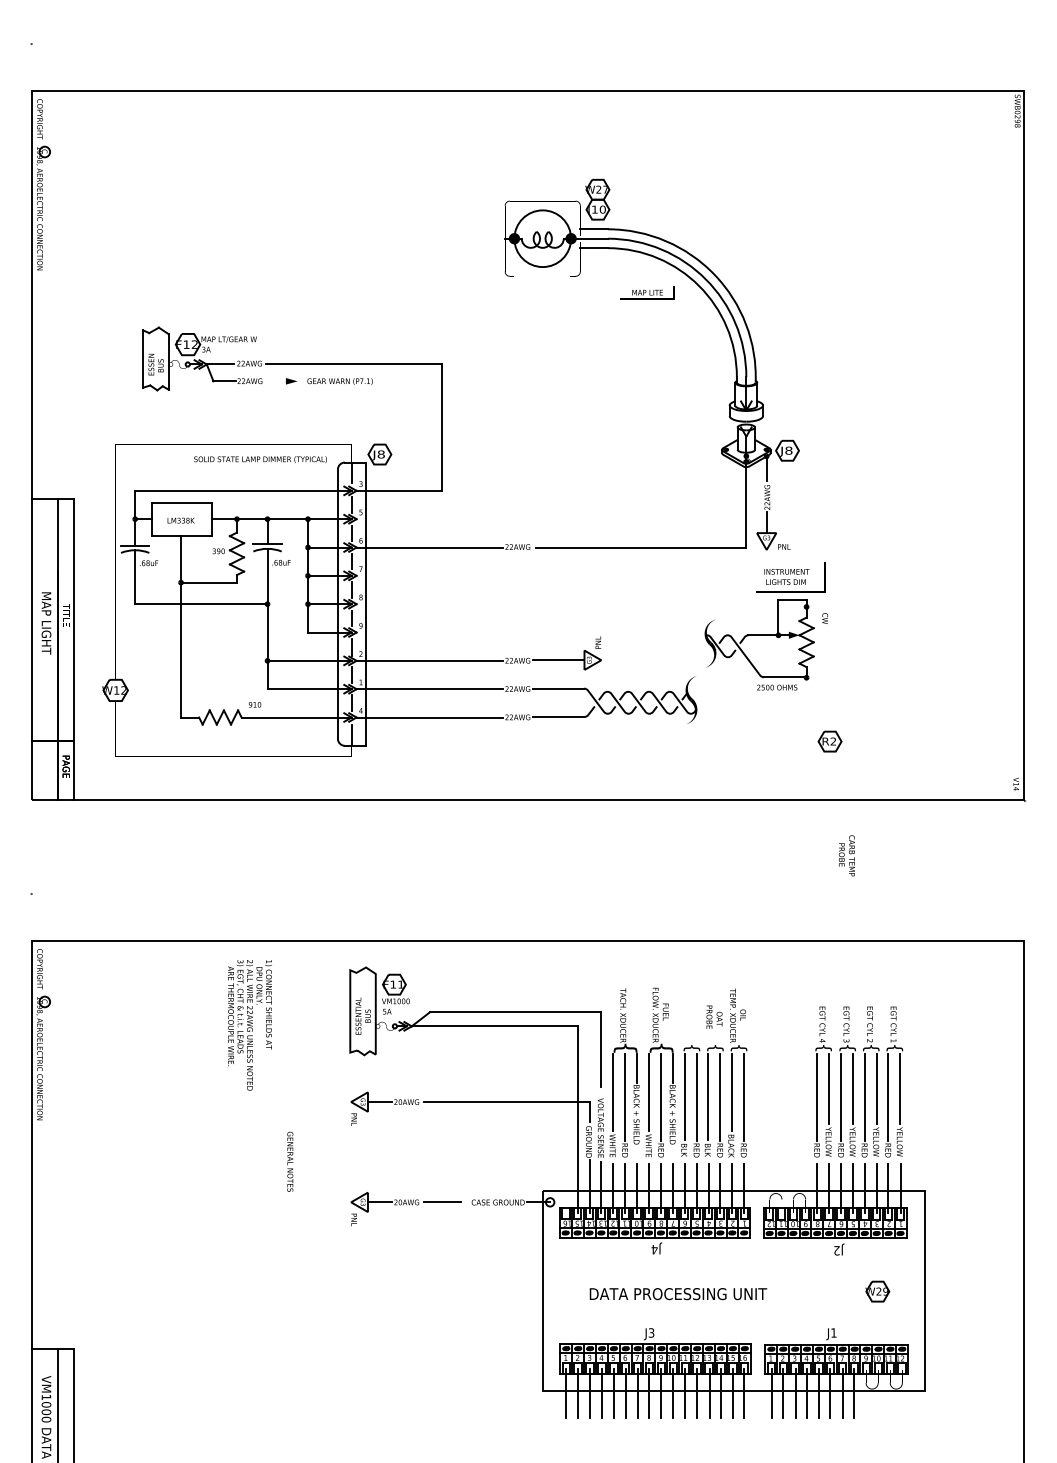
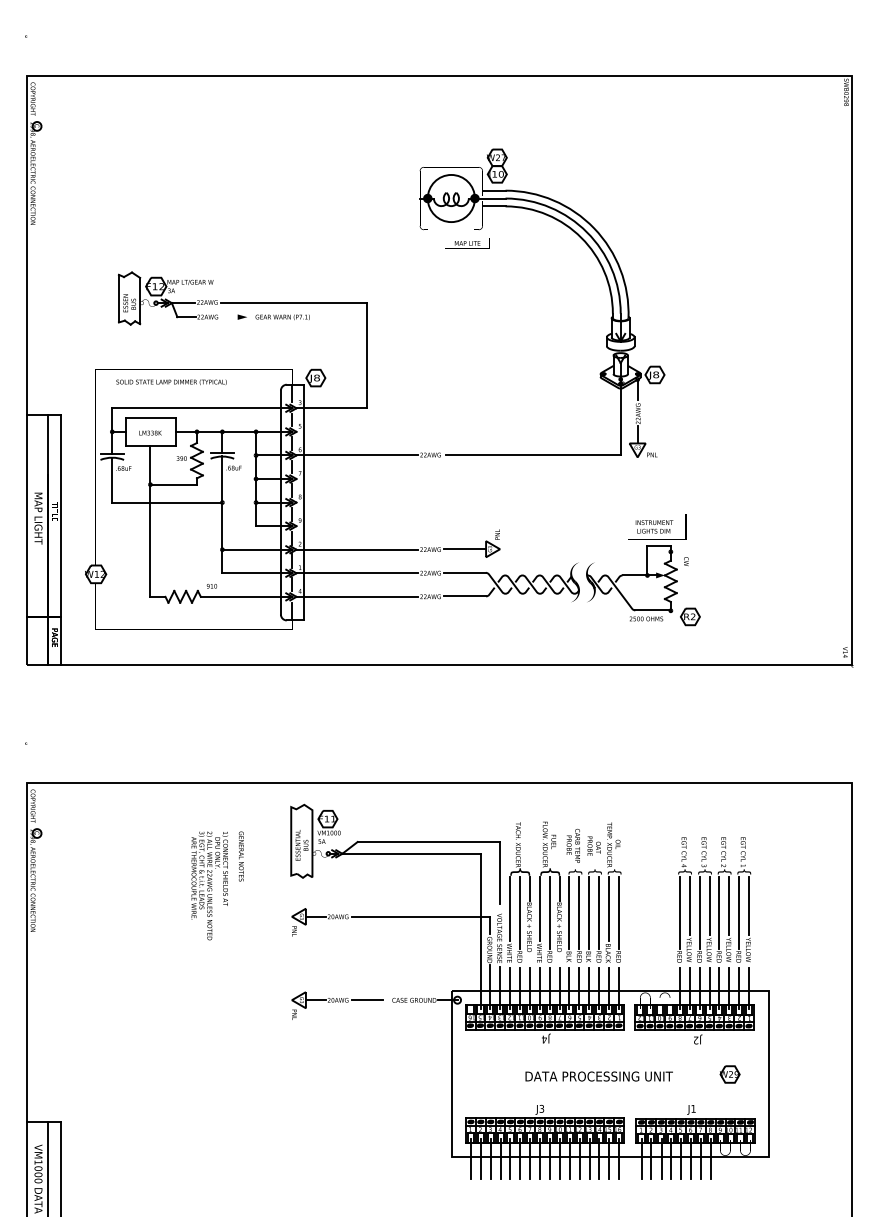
text: (647, 292) -> (467, 243), moved
text: (260, 459) -> (171, 382), moved
part: (766, 634) -> (637, 574), moved
text: (845, 855) -> (572, 845), moved
text: (249, 1024) -> (209, 885), moved
text: (289, 1161) -> (240, 856), moved
text: (677, 1294) -> (598, 1076), moved

